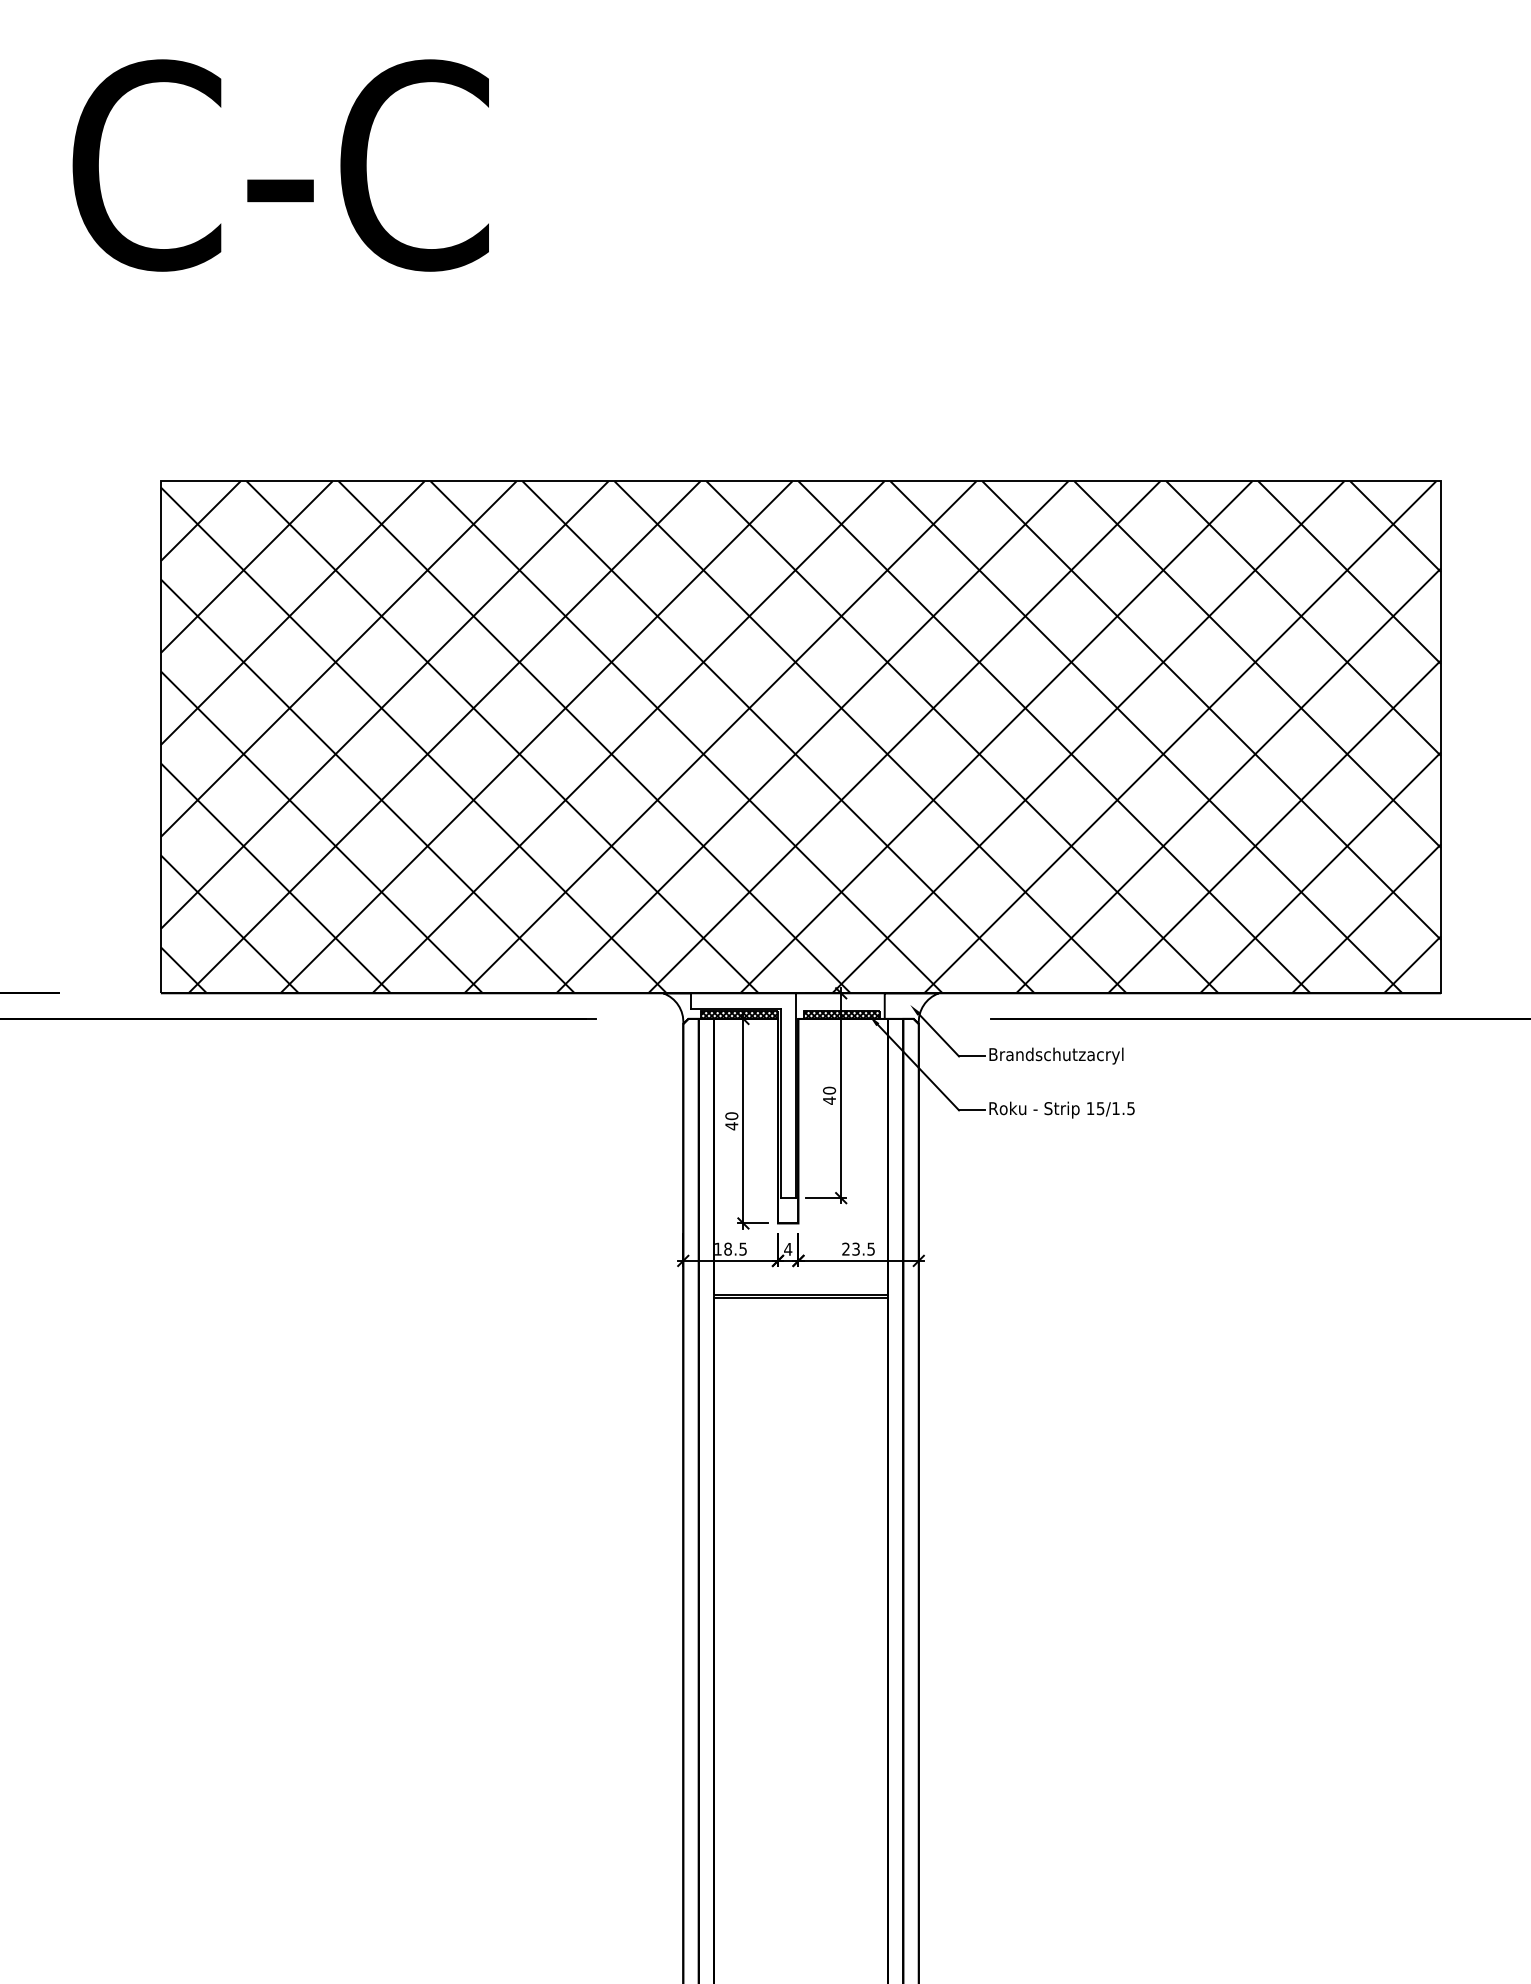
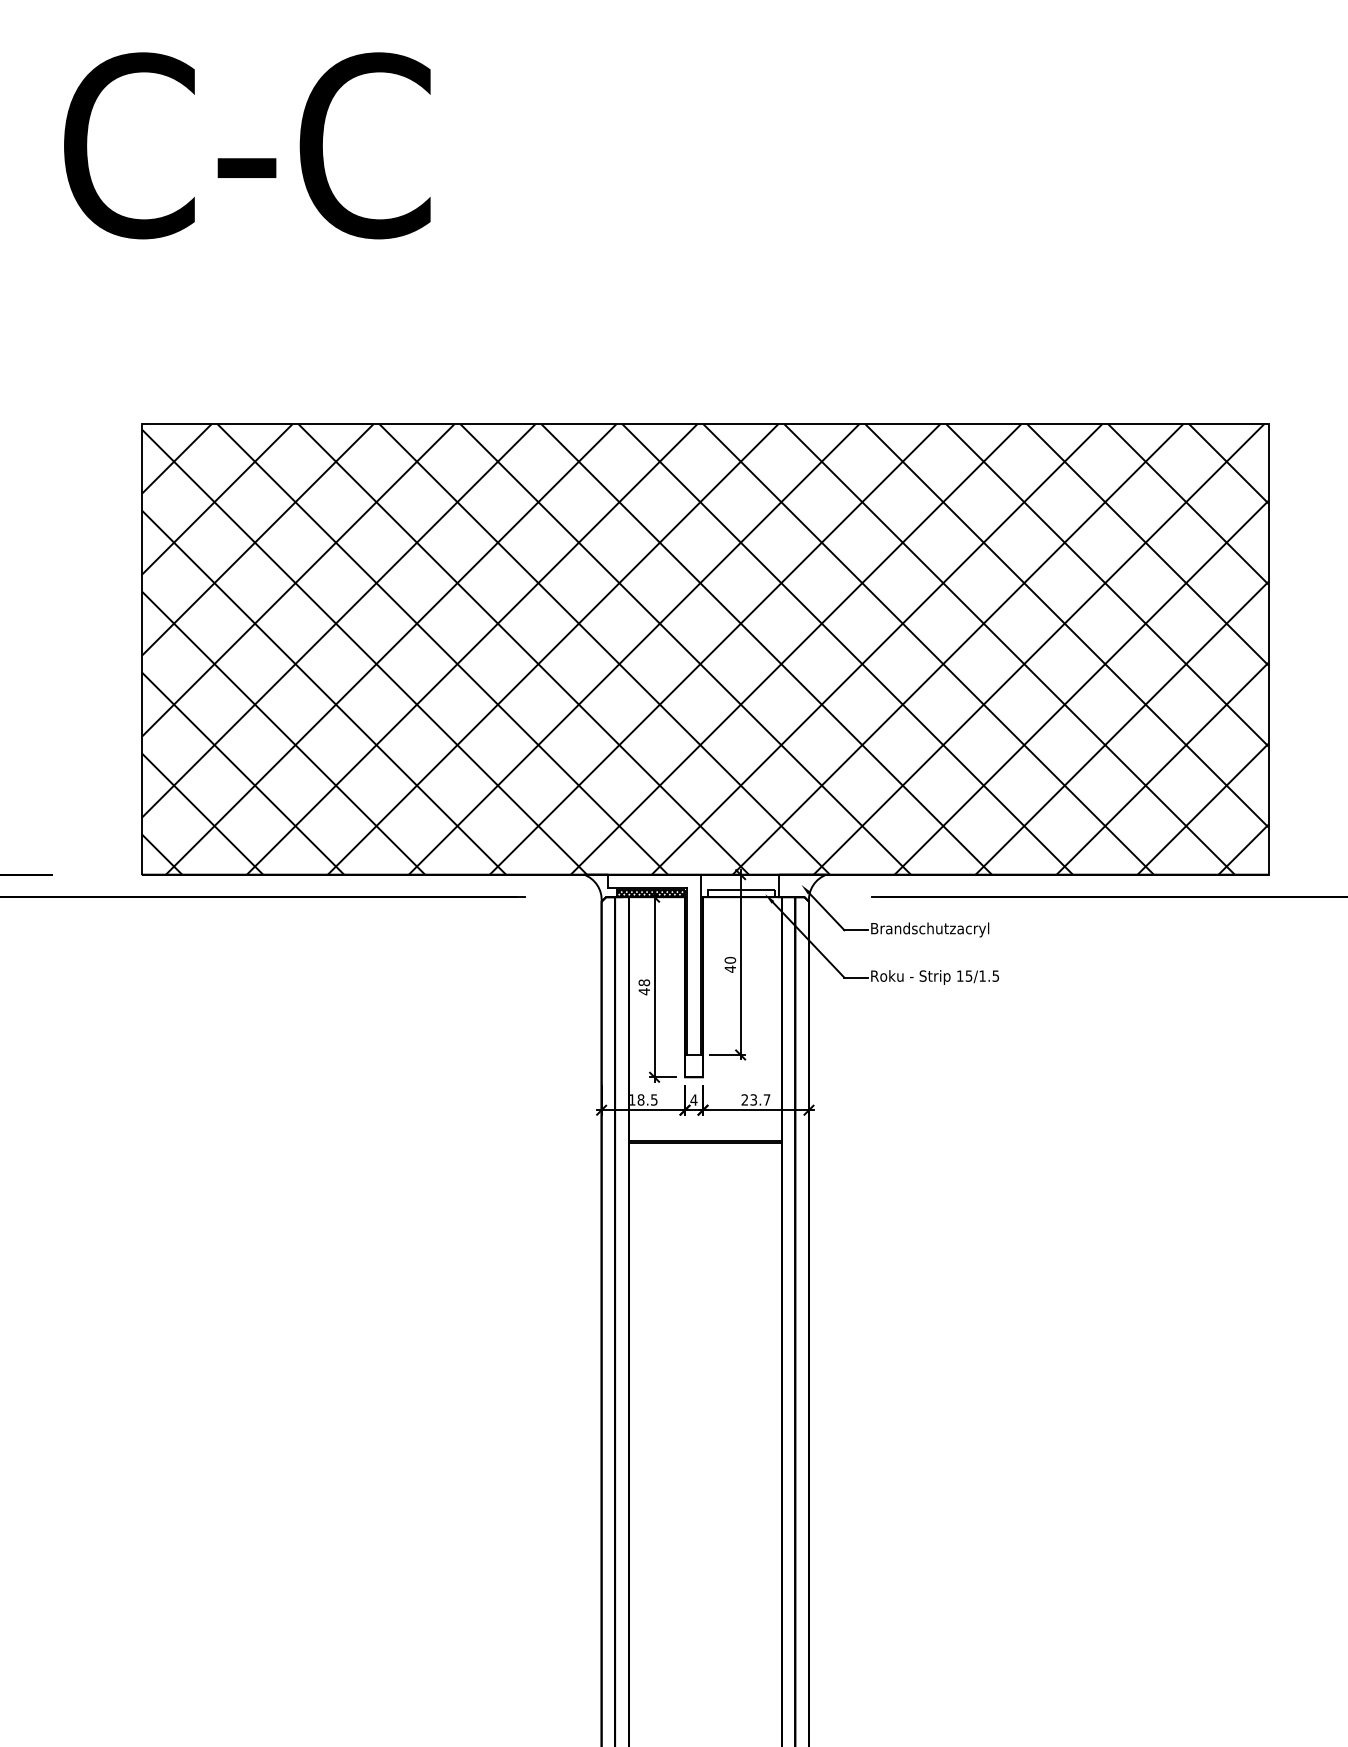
hatch: (842, 1014) -> (741, 893), removed
text: (730, 1115) -> (643, 982), 40 -> 48
text: (870, 1248) -> (766, 1099), 23.5 -> 23.7

